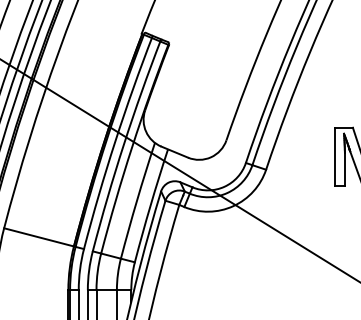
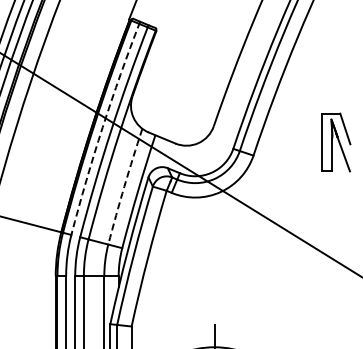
arc: (115, 141) -> (102, 127), solid -> dashed
arc: (137, 200) -> (124, 186), solid -> dashed

